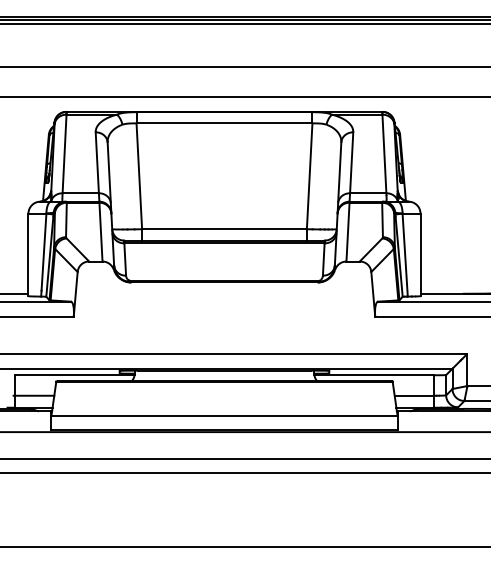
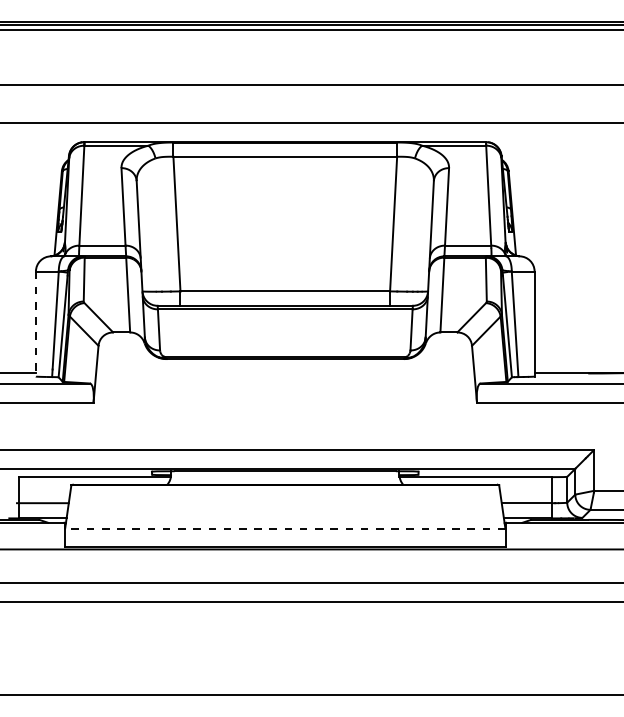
line: (28, 255) -> (35, 324), solid -> dashed
line: (223, 415) -> (284, 528), solid -> dashed

